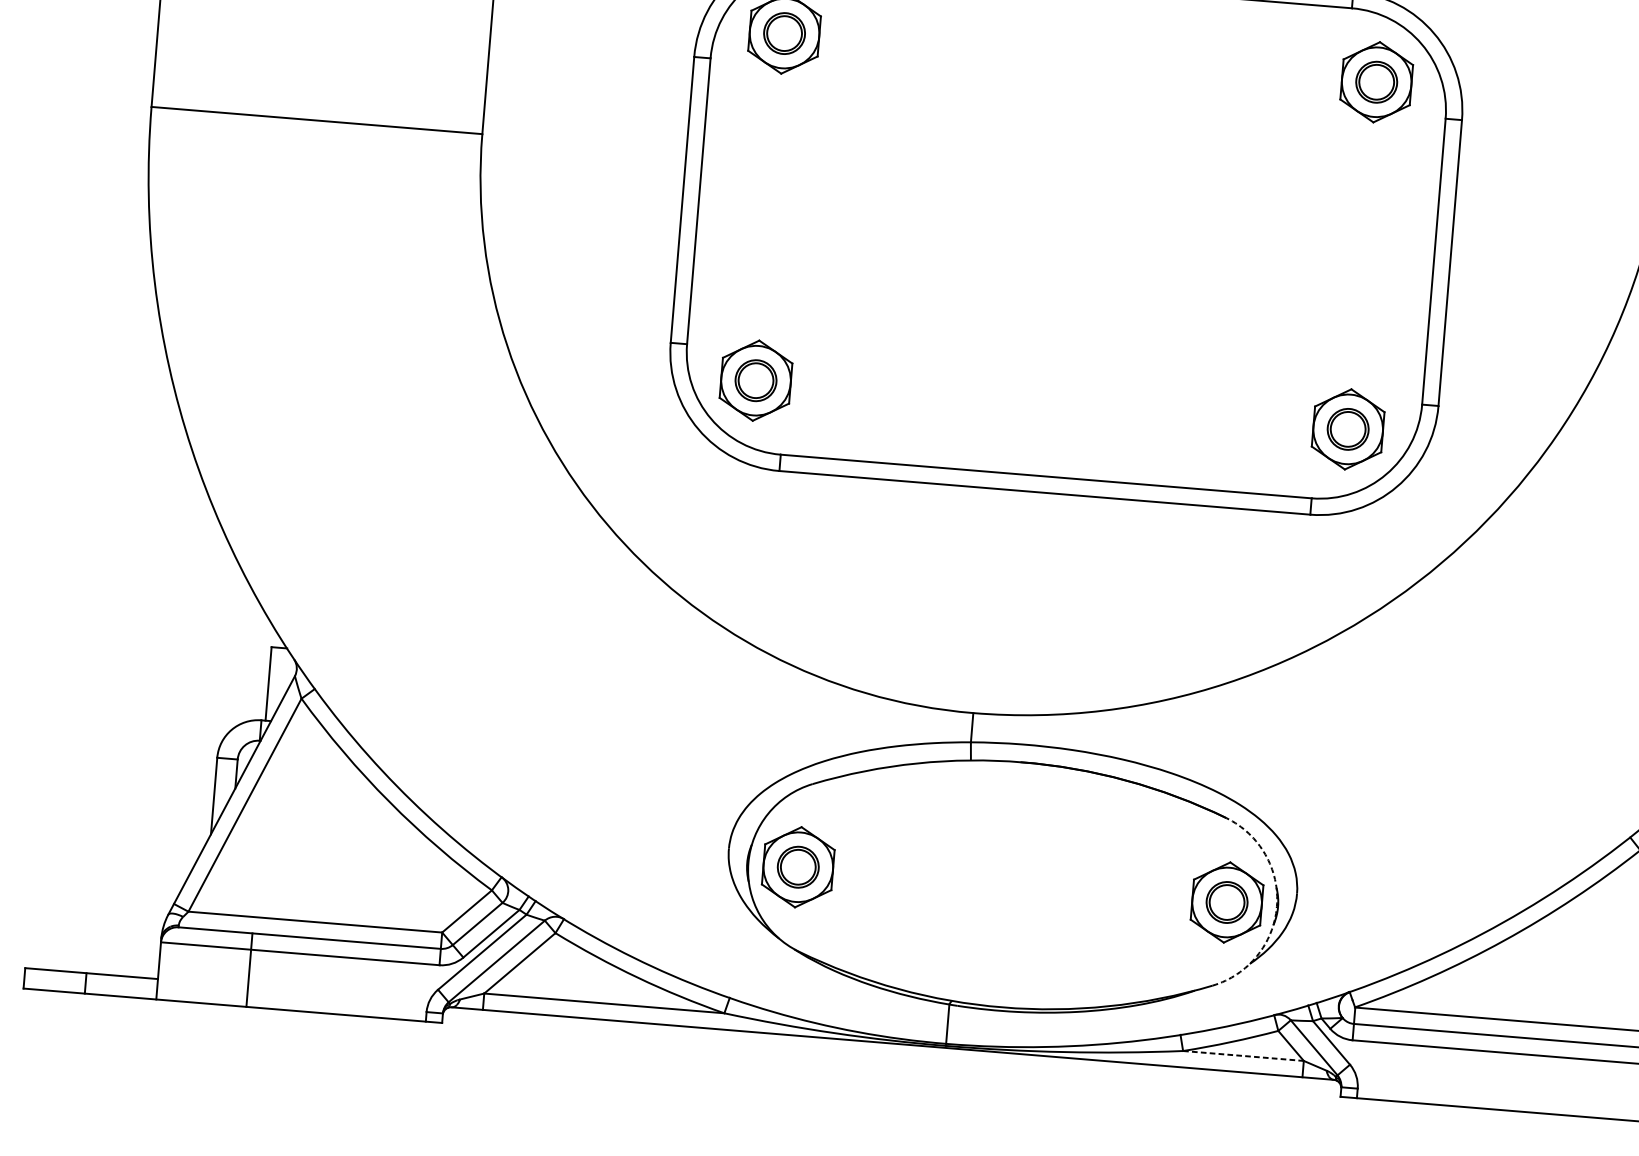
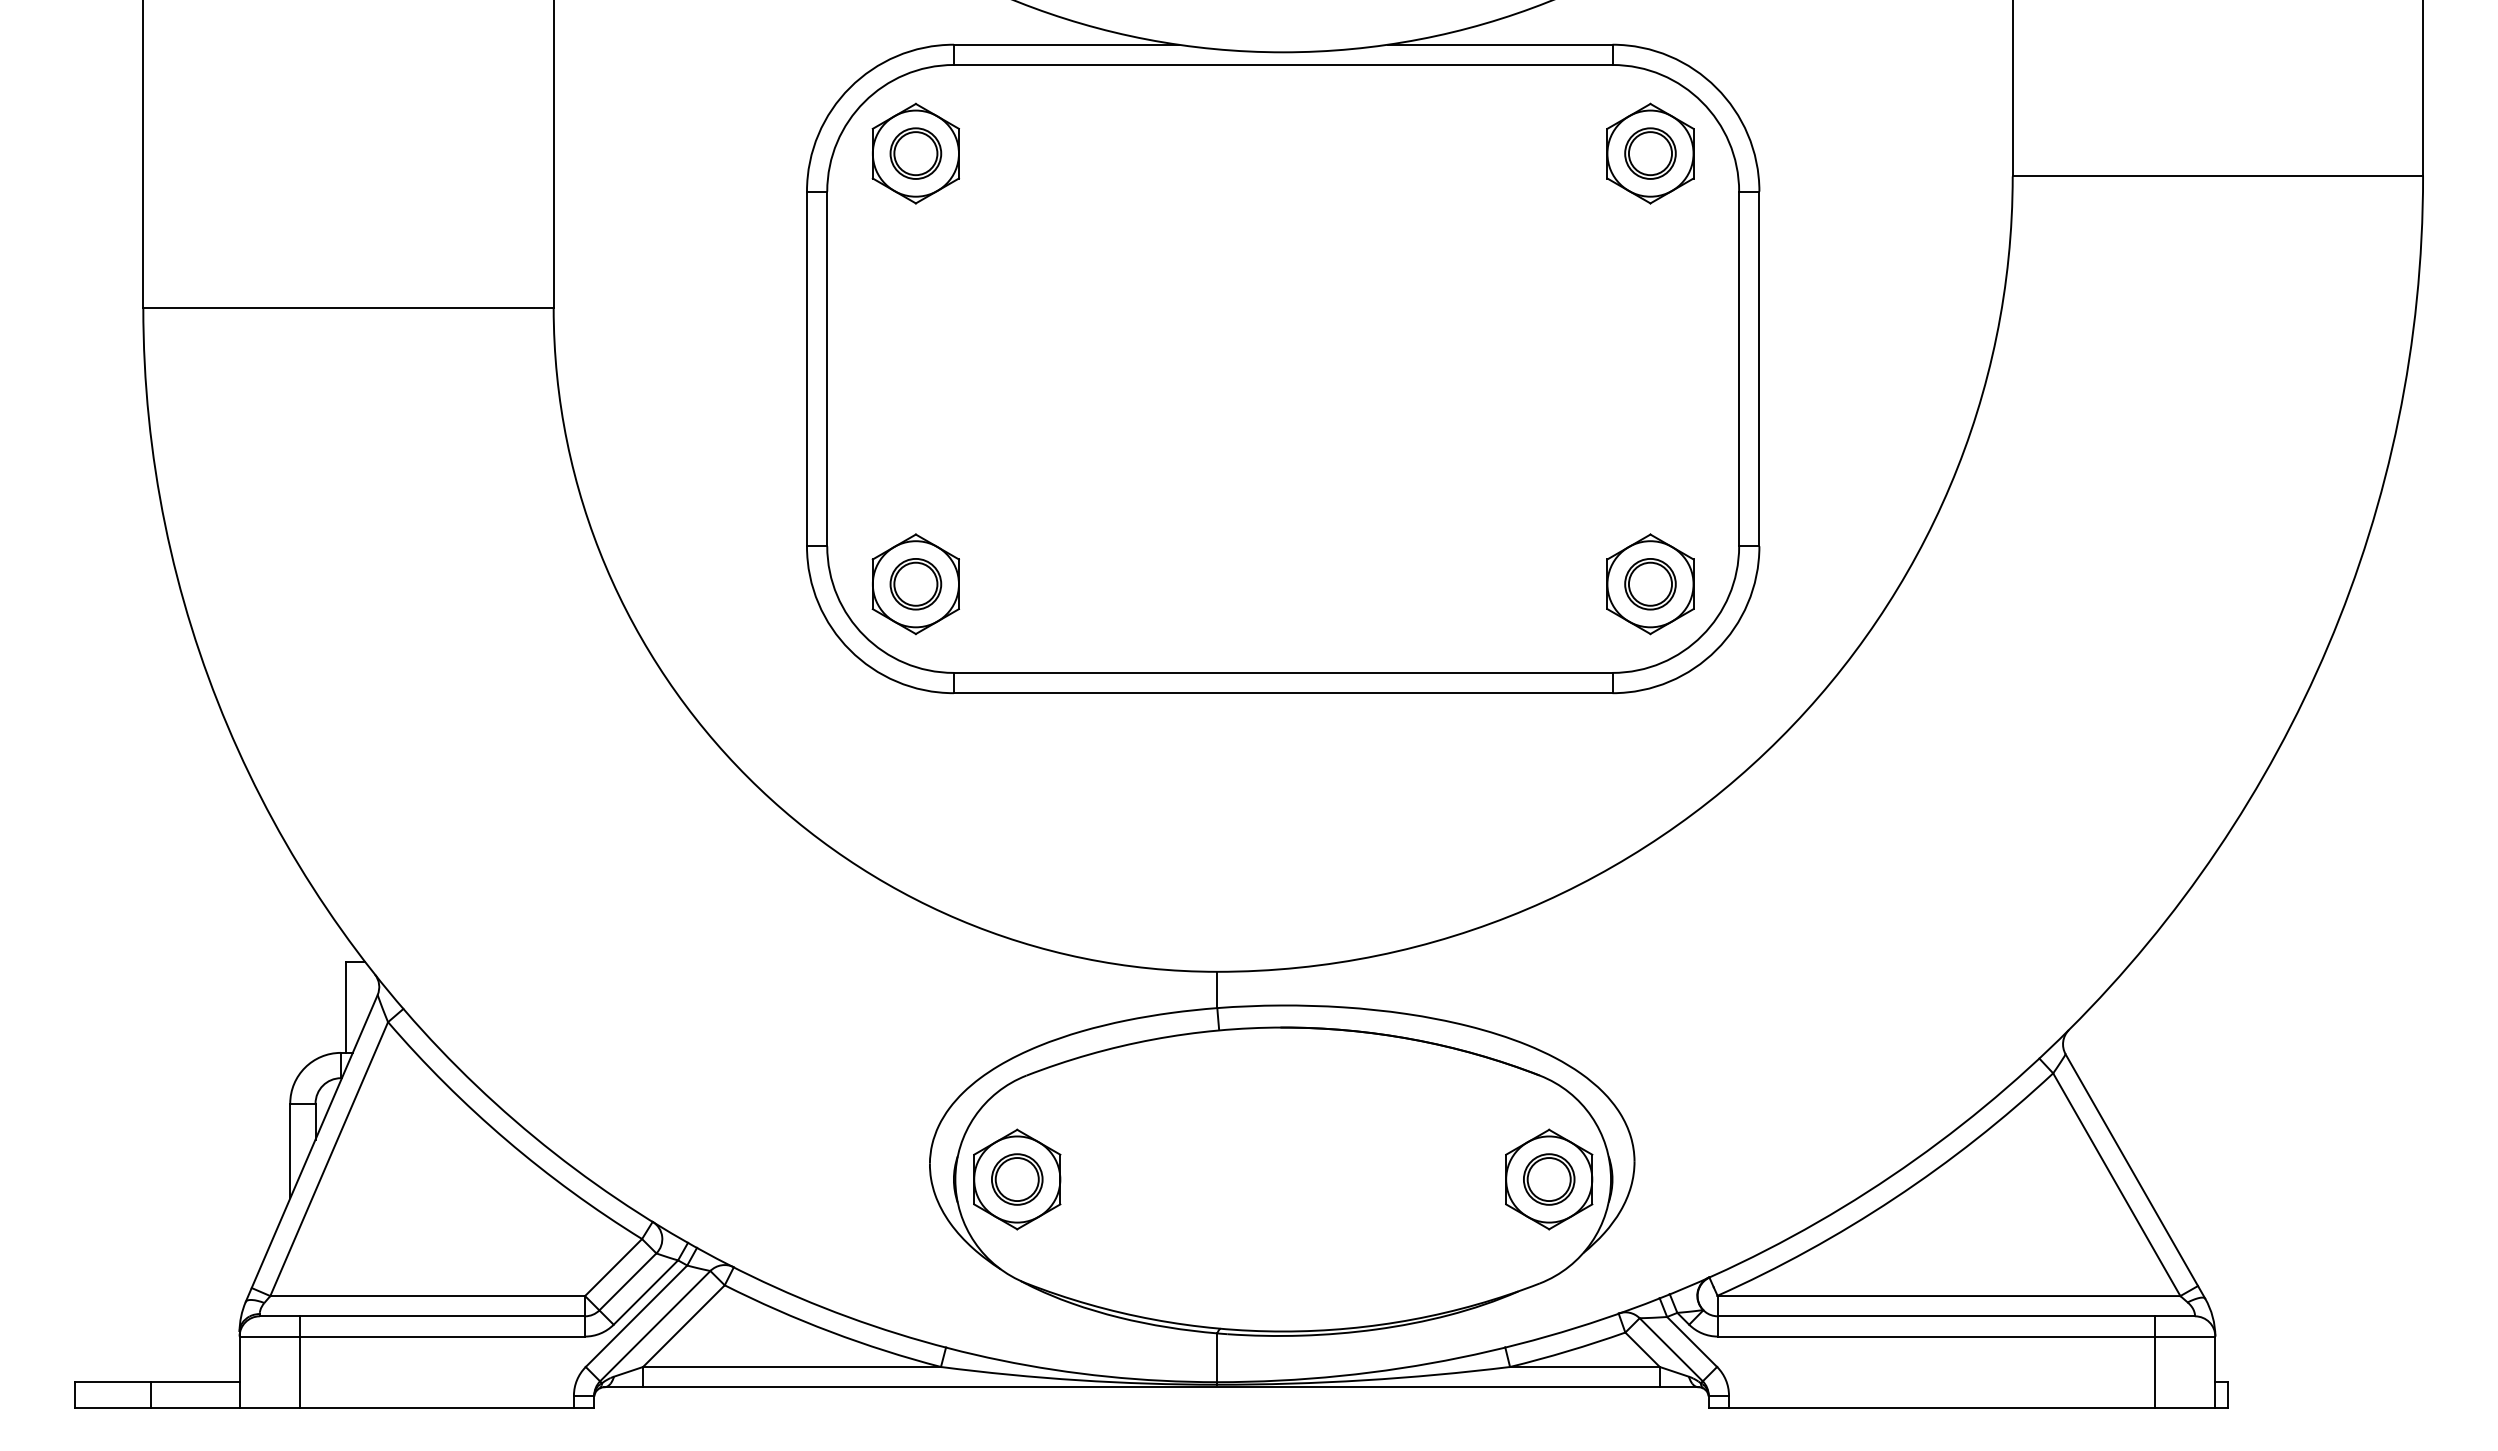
arc: (1277, 906) -> (1611, 1179), dashed -> solid
line: (249, 969) -> (300, 1361), moved
line: (1243, 1055) -> (1584, 1366), dashed -> solid

